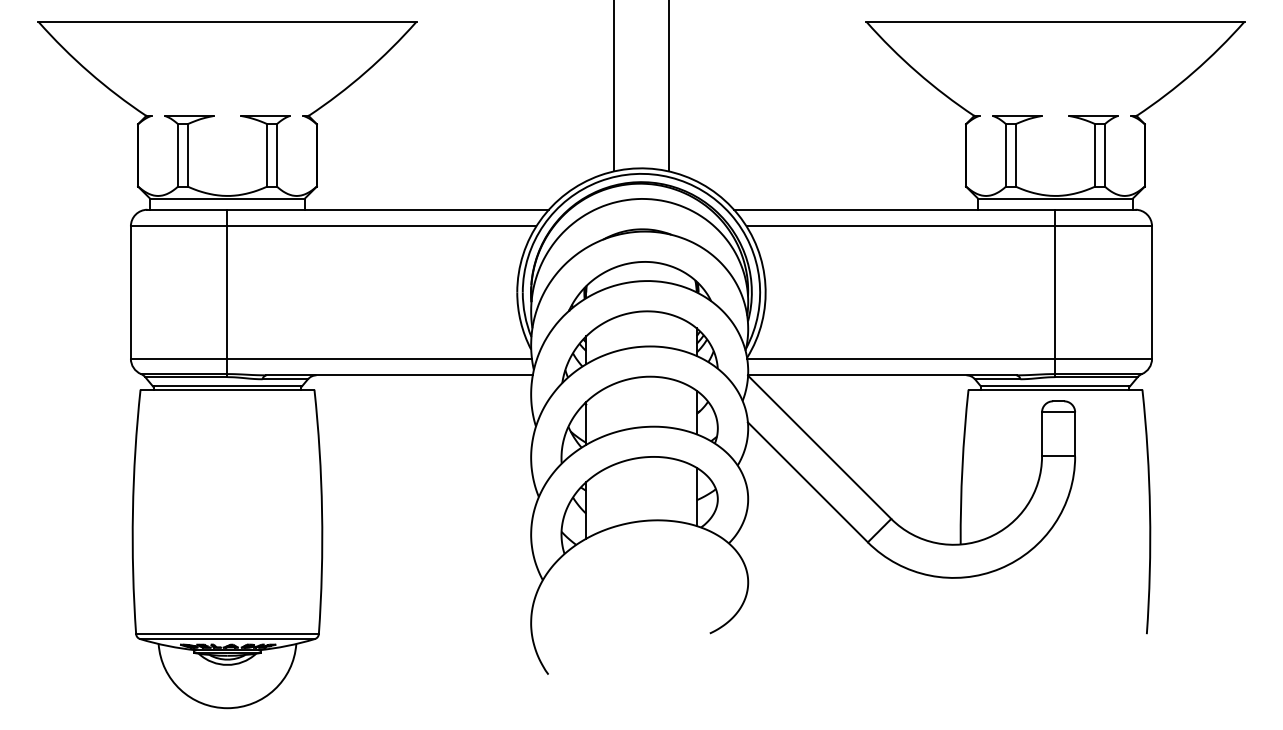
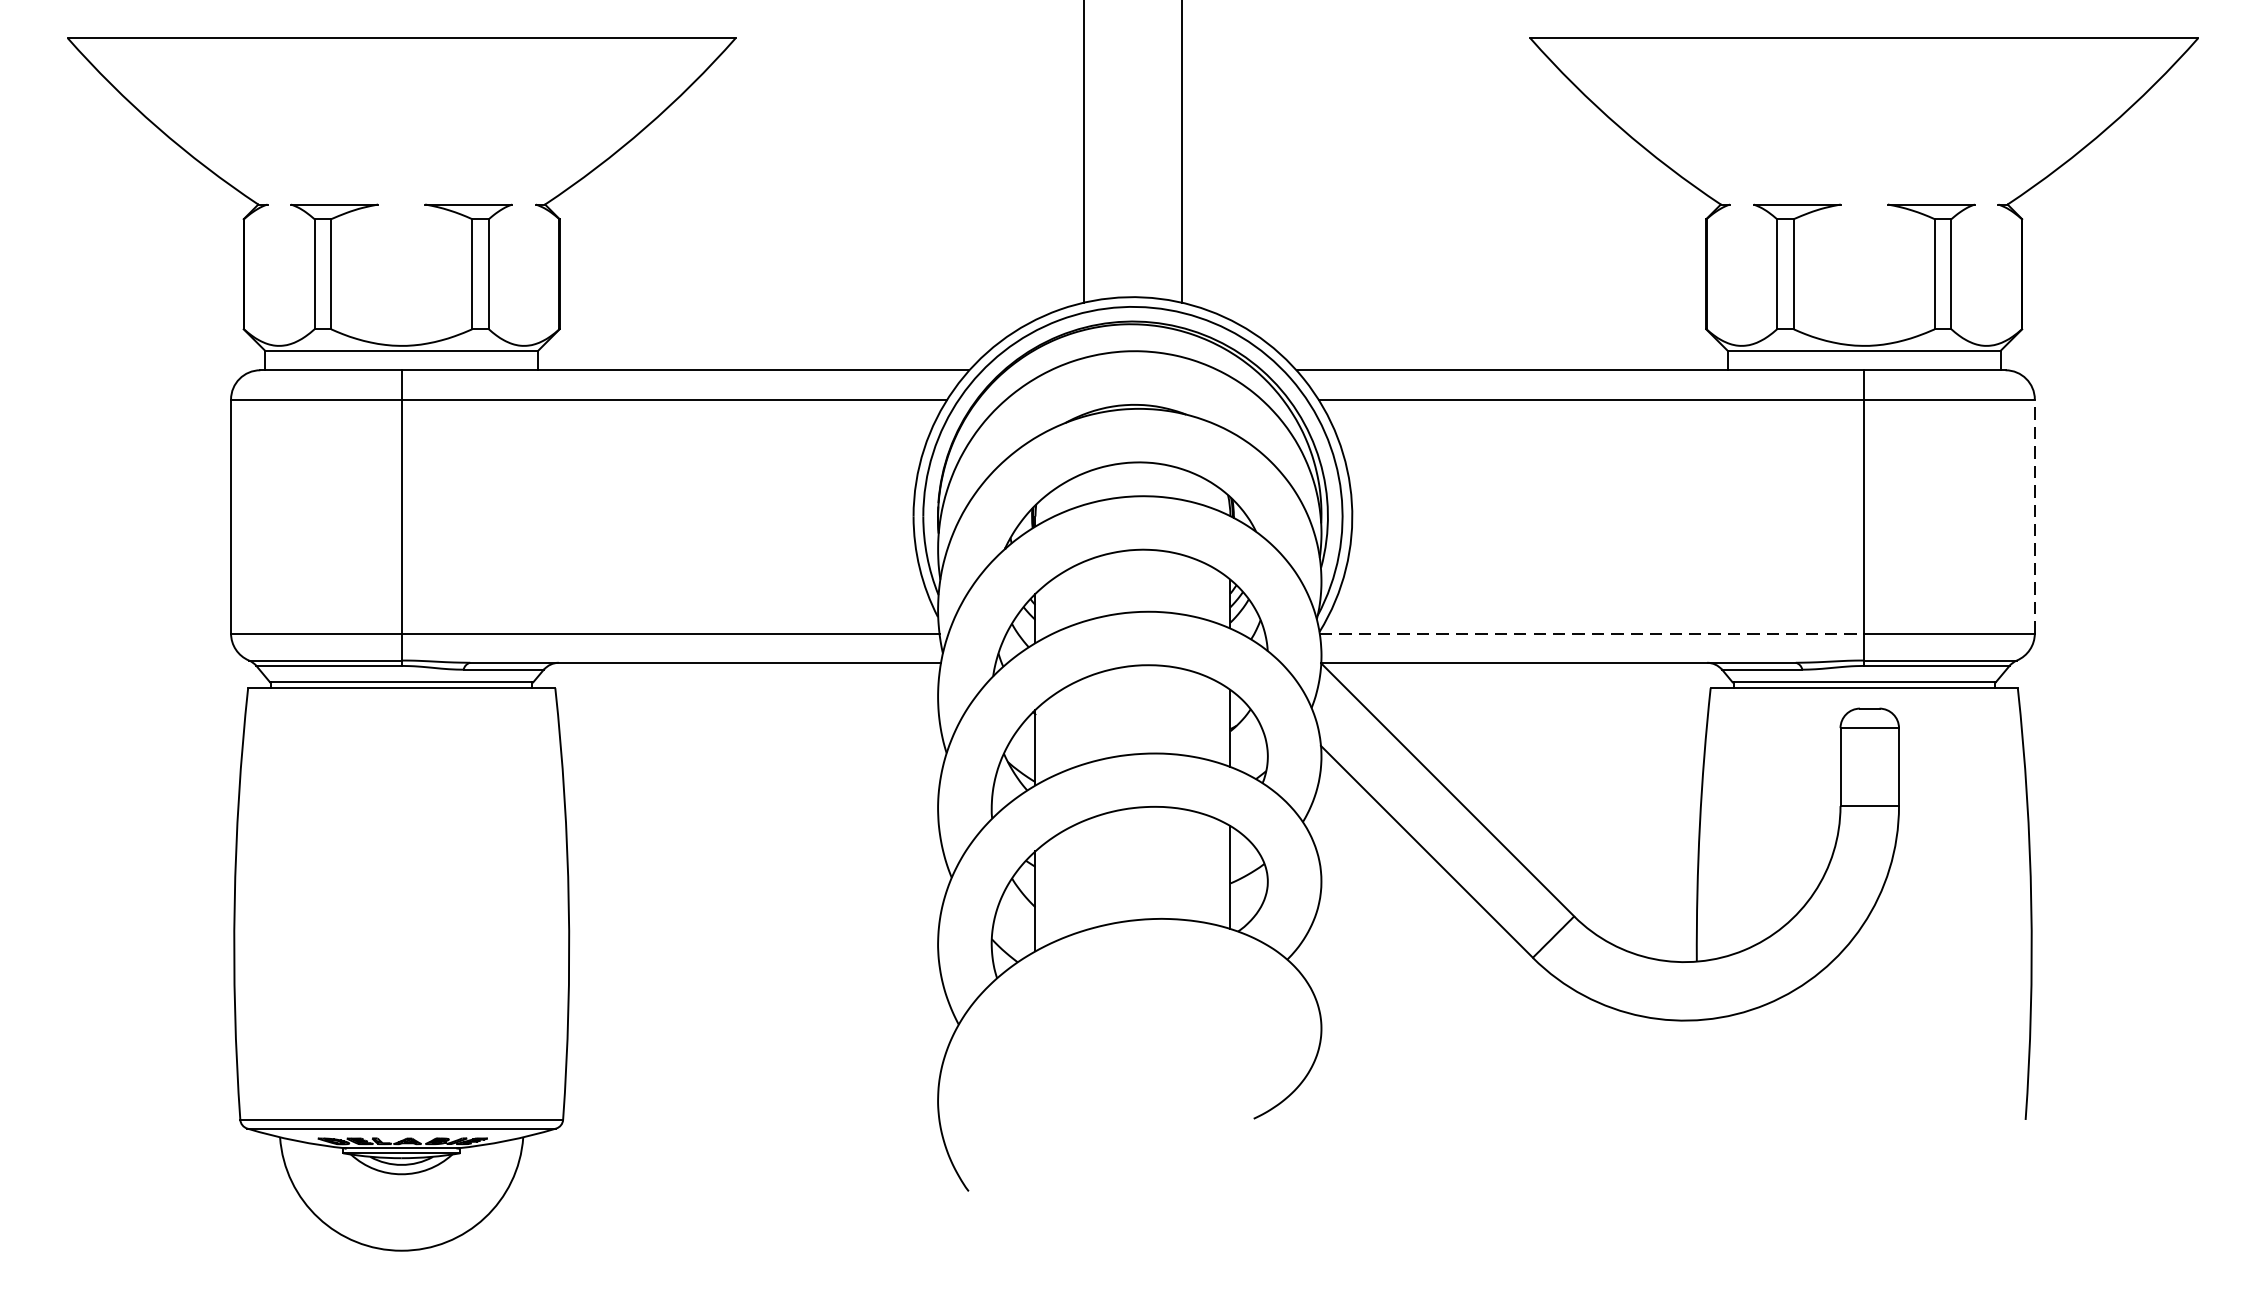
line: (1152, 292) -> (2035, 516), solid -> dashed
line: (901, 358) -> (1592, 633), solid -> dashed

